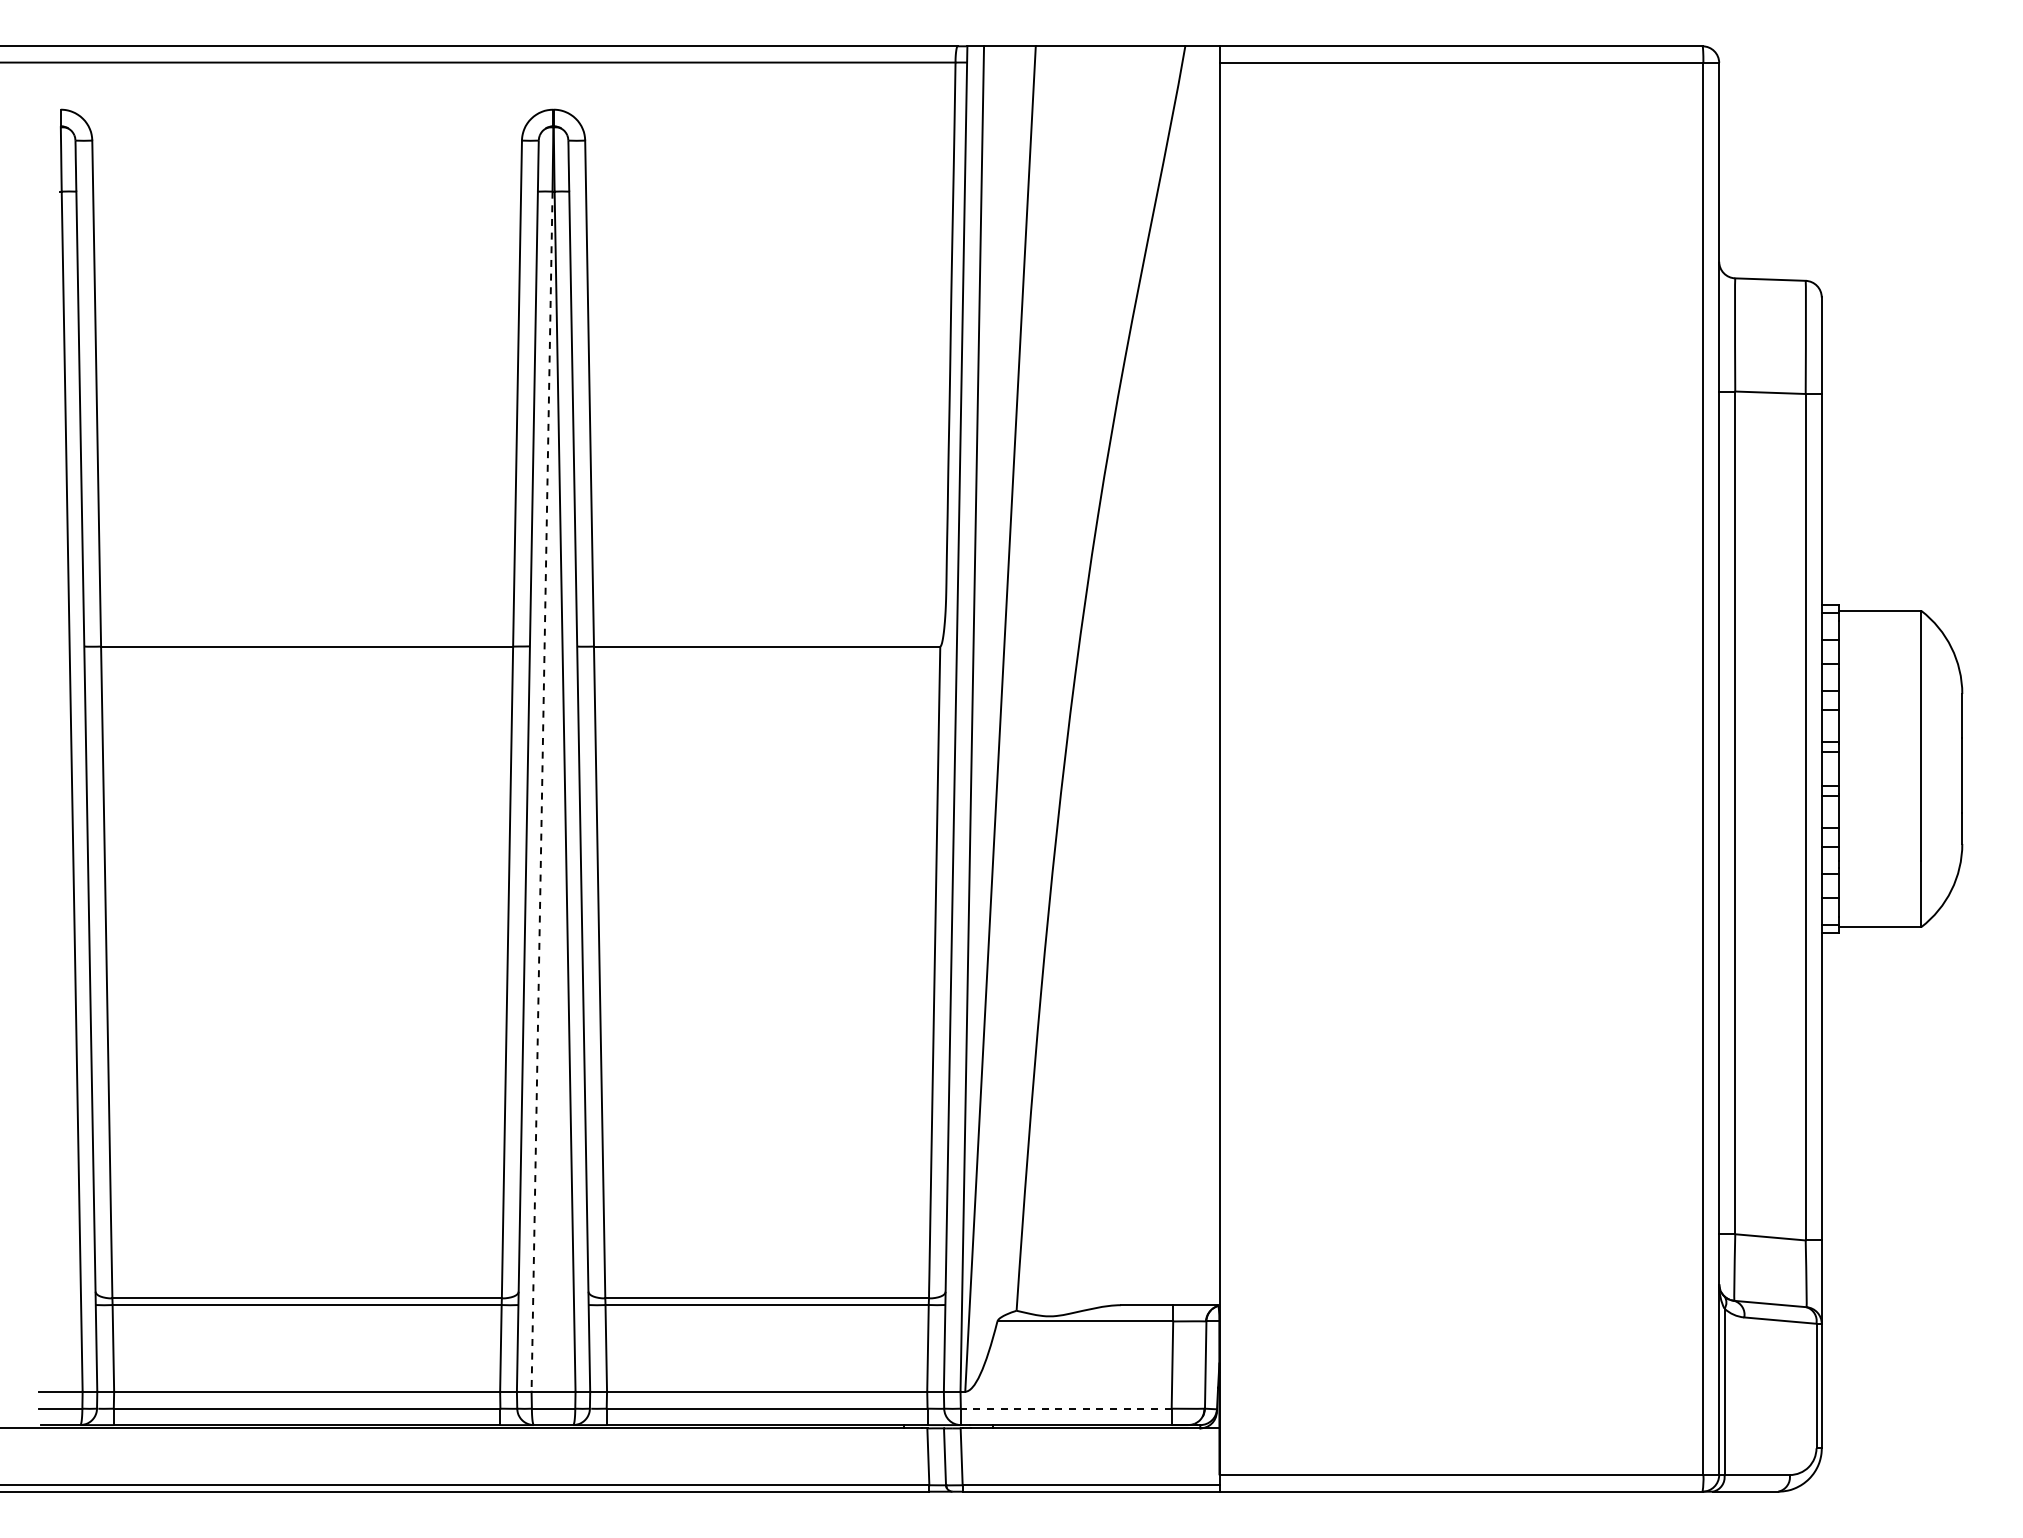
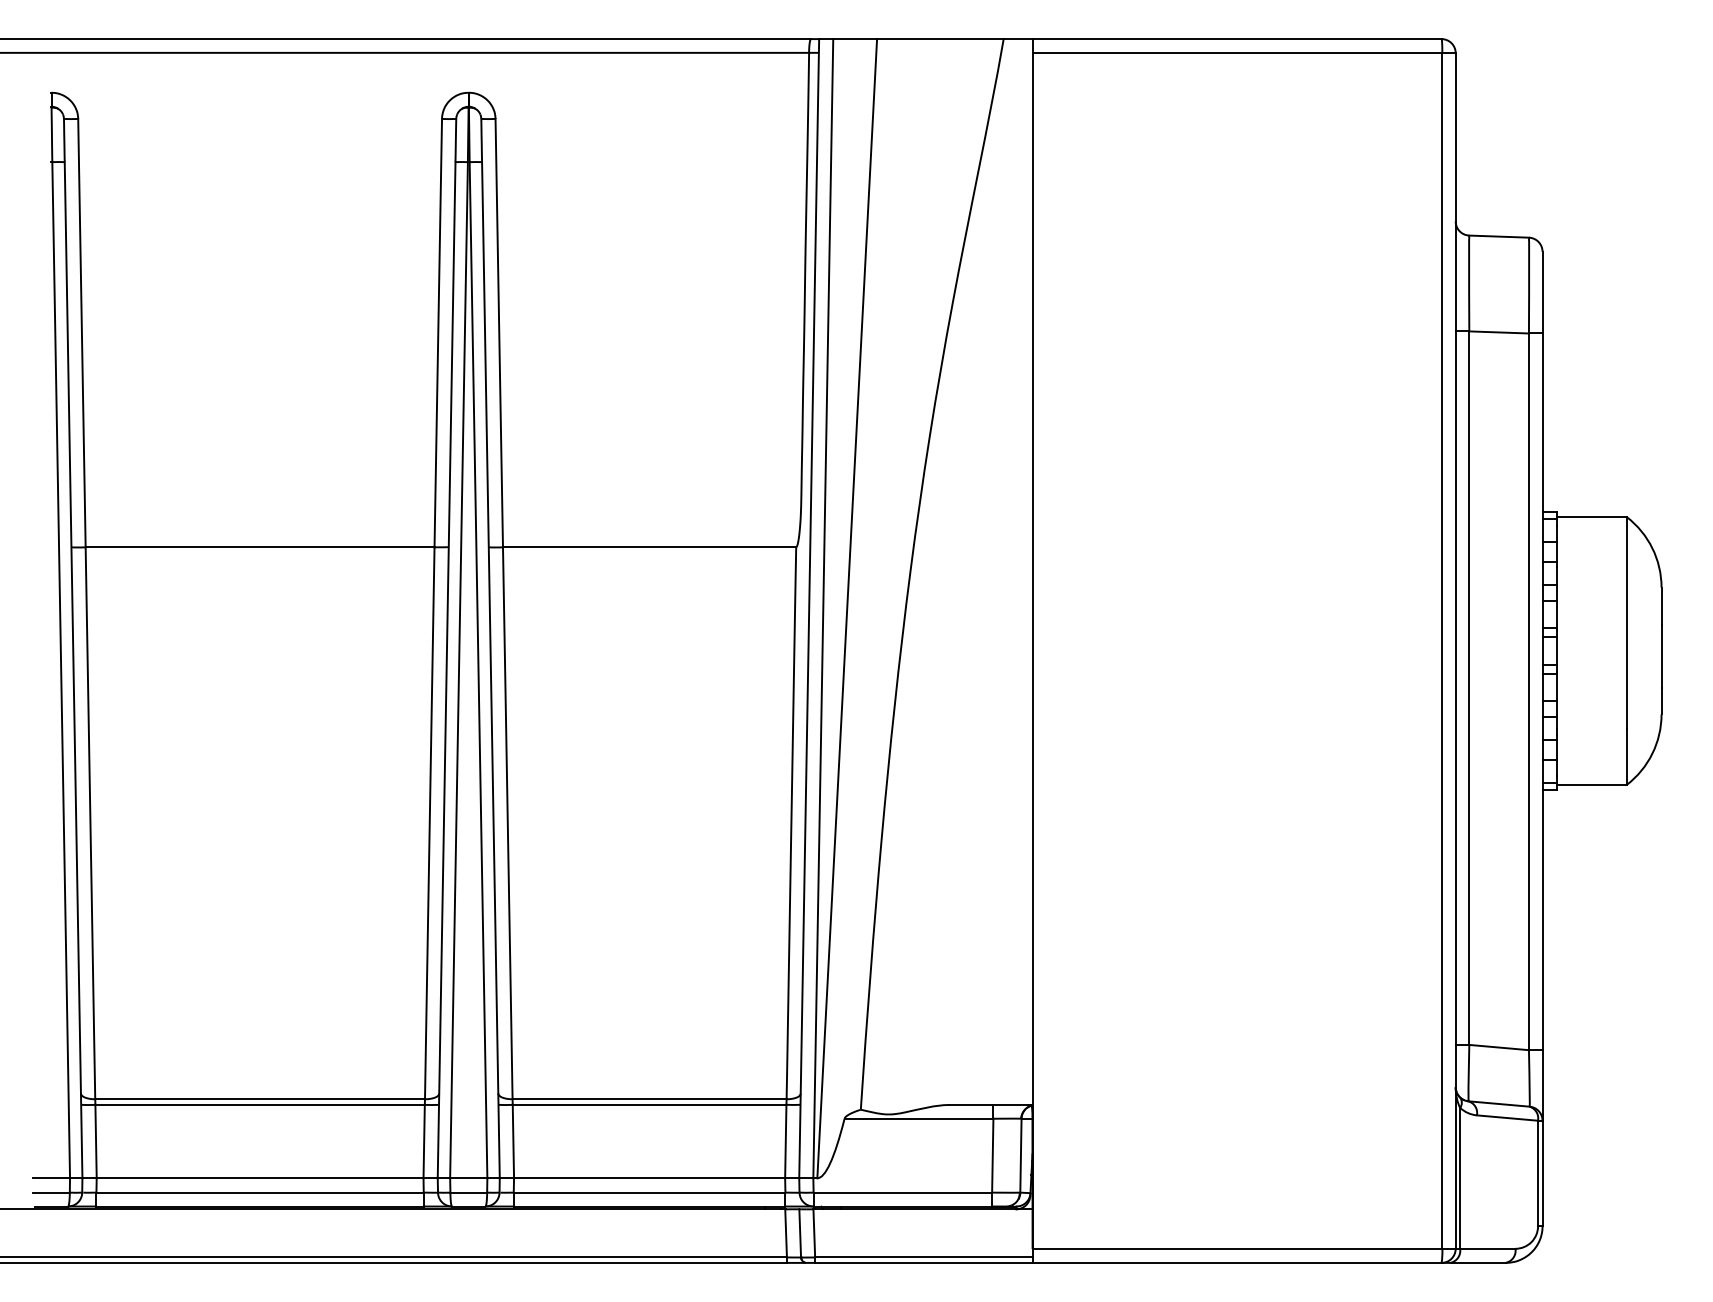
line: (542, 792) -> (459, 670), dashed -> solid
line: (1065, 1408) -> (902, 1192), dashed -> solid

